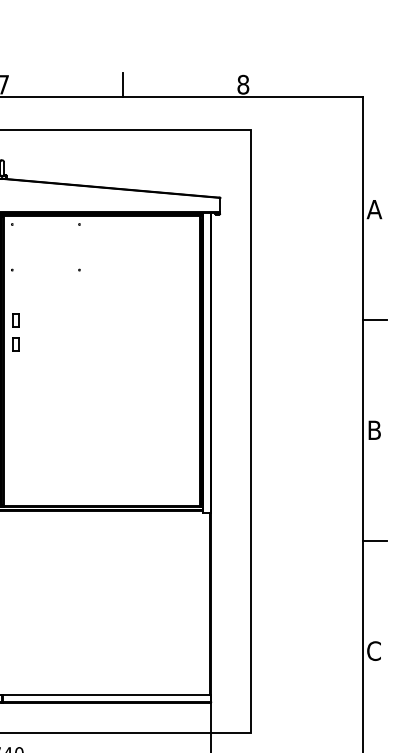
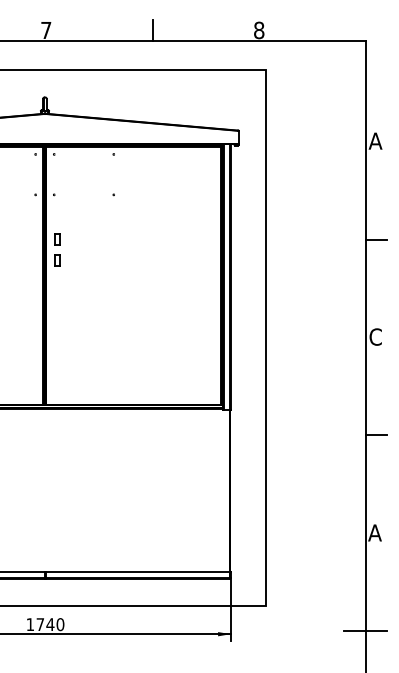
text: (374, 429) -> (375, 336), B -> C
text: (373, 650) -> (374, 532), C -> A

